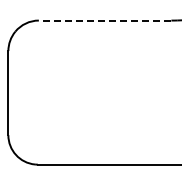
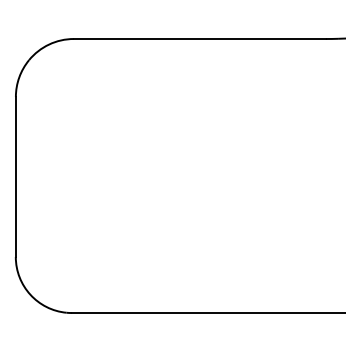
line: (104, 20) -> (198, 38), dashed -> solid

